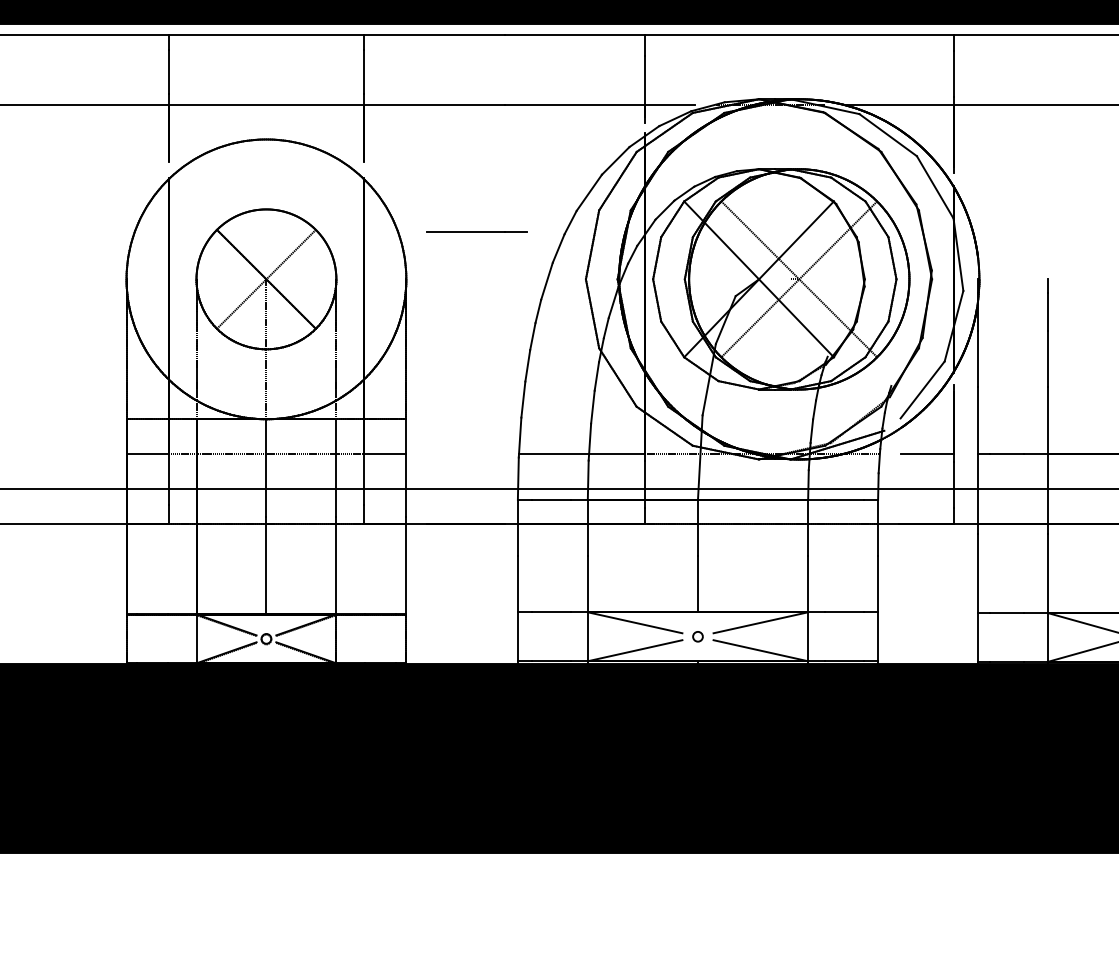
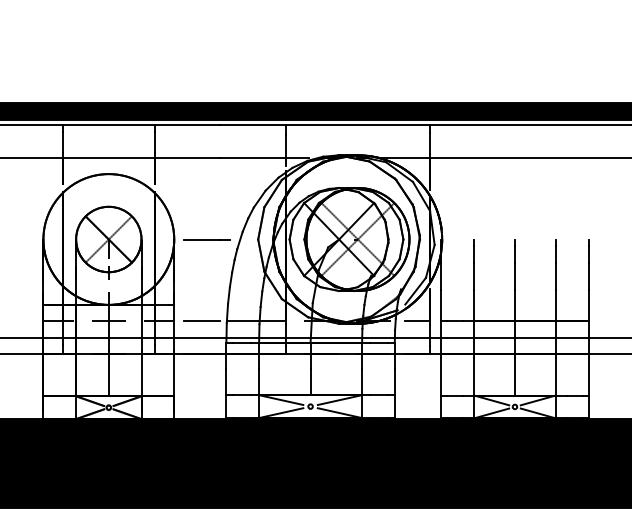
line: (475, 232) -> (206, 239), moved
line: (466, 454) -> (202, 321), added

